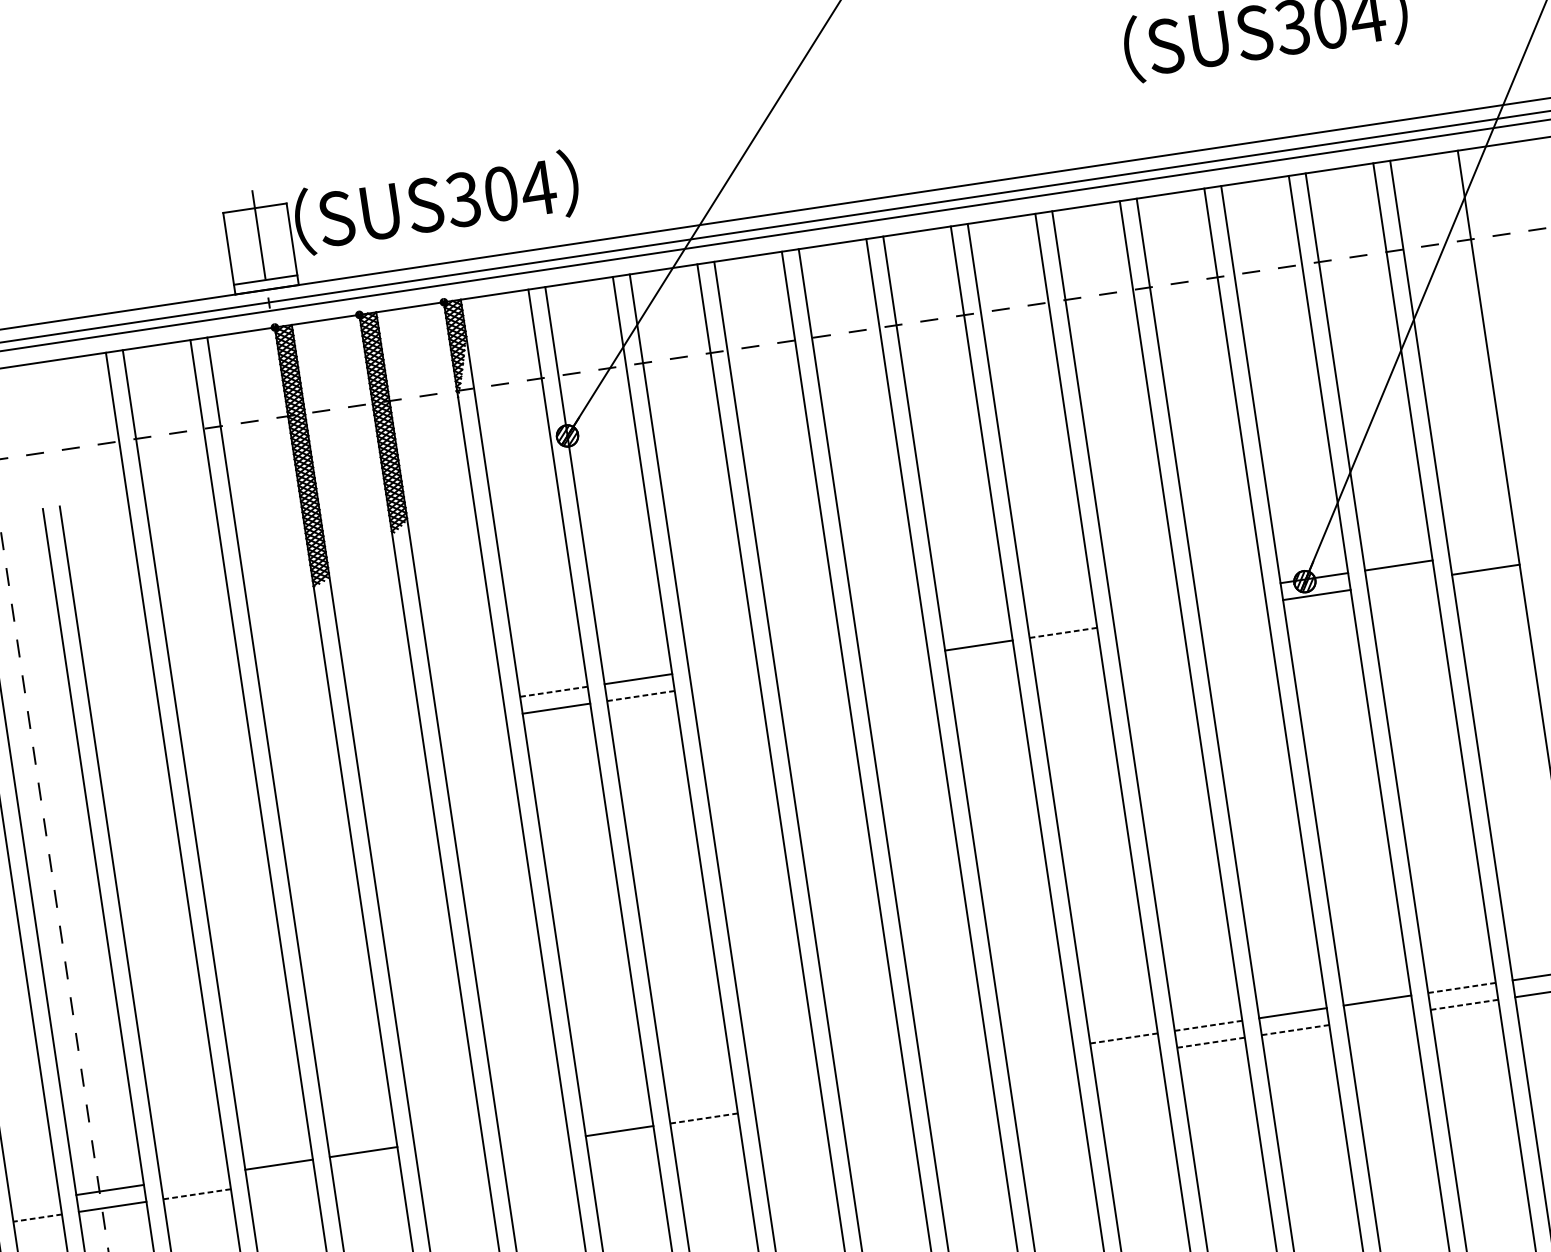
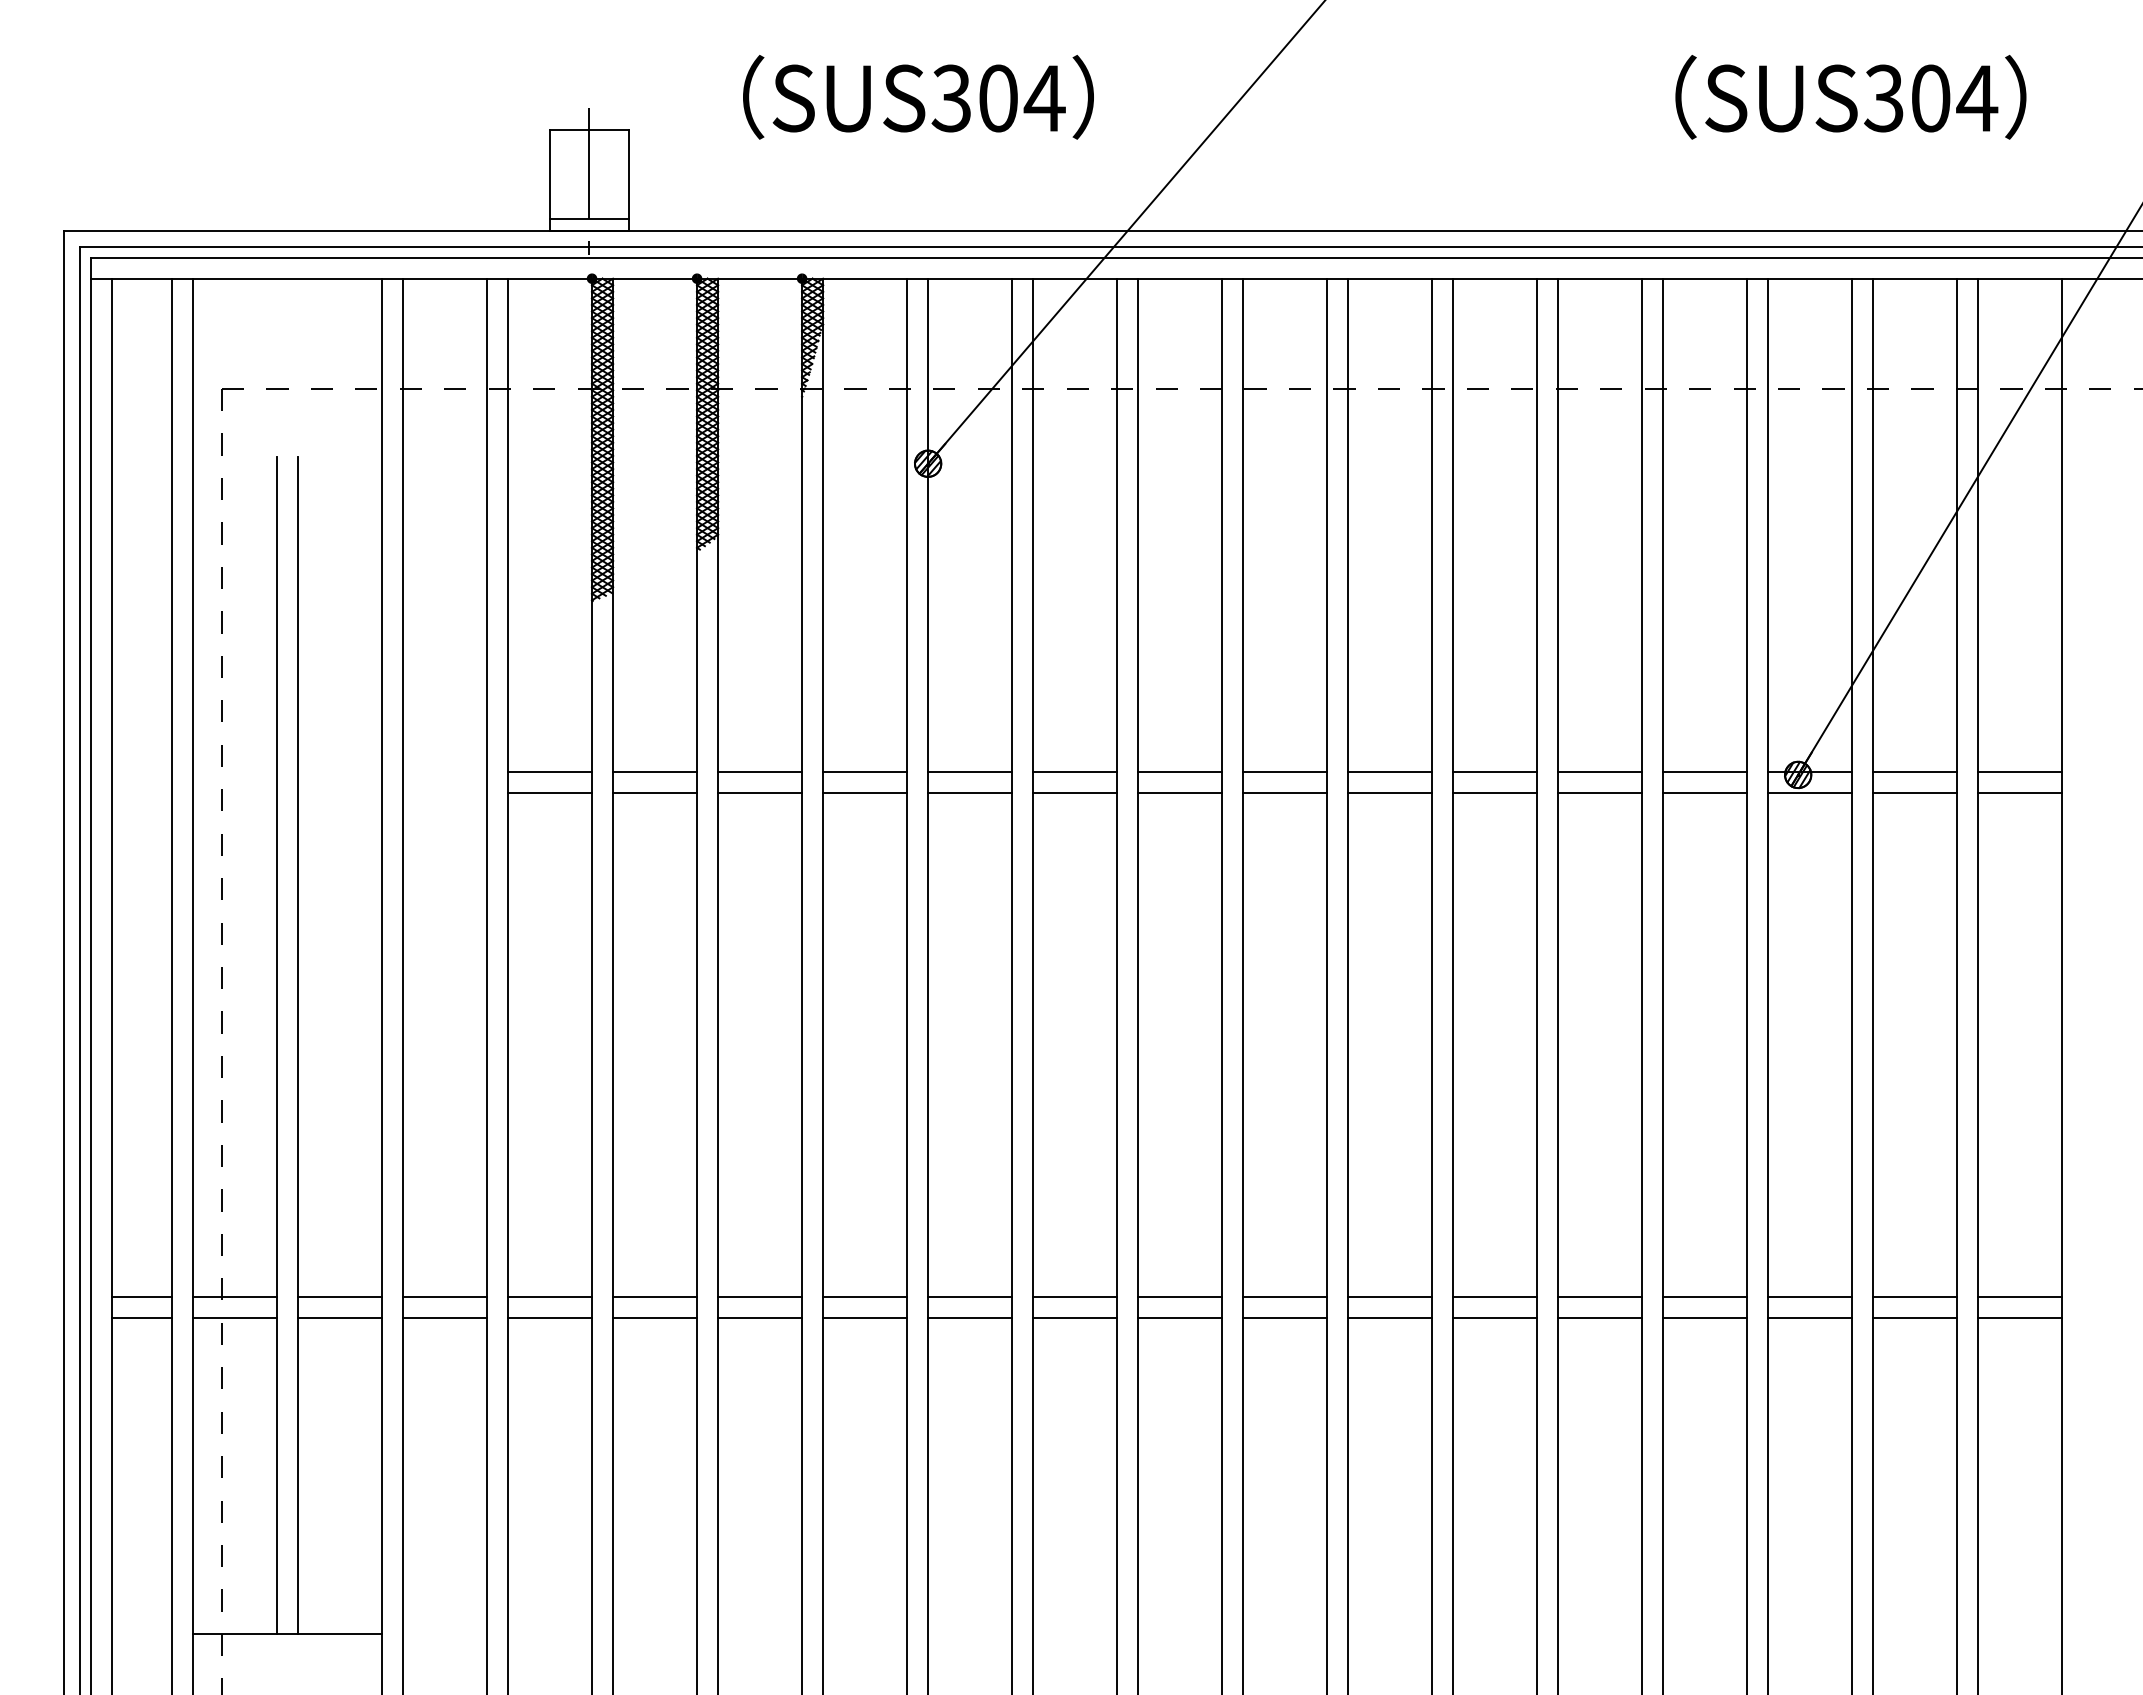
text: (436, 202) -> (918, 97), moved
line: (1483, 552) -> (2020, 772), added
line: (1401, 582) -> (1915, 793), added
line: (1230, 590) -> (1705, 772), added
line: (1145, 603) -> (1600, 772), added
line: (1232, 607) -> (1705, 793), added
line: (1061, 616) -> (1495, 772), added
line: (1148, 620) -> (1600, 793), added
line: (976, 628) -> (1390, 772), added
line: (1062, 633) -> (1494, 793), dashed -> solid
line: (892, 641) -> (1285, 772), added
line: (807, 653) -> (1180, 772), added
line: (894, 658) -> (1285, 793), added
line: (723, 666) -> (1075, 772), added
line: (810, 670) -> (1180, 793), added
line: (725, 683) -> (1075, 793), added
line: (553, 691) -> (864, 772), dashed -> solid
line: (640, 696) -> (969, 793), dashed -> solid
line: (469, 704) -> (760, 772), added
line: (385, 717) -> (655, 772), added
line: (472, 721) -> (760, 793), added
line: (300, 729) -> (550, 772), added
line: (387, 733) -> (655, 793), added
line: (303, 746) -> (550, 793), added
line: (1461, 988) -> (1914, 1297), dashed -> solid
line: (1463, 1004) -> (1914, 1318), dashed -> solid
line: (1380, 1017) -> (1810, 1318), added
line: (1207, 1025) -> (1599, 1297), dashed -> solid
line: (1294, 1030) -> (1704, 1318), dashed -> solid
line: (1123, 1038) -> (1494, 1297), dashed -> solid
line: (1210, 1042) -> (1599, 1318), dashed -> solid
line: (1039, 1051) -> (1390, 1297), added
line: (1126, 1055) -> (1495, 1318), added
line: (955, 1063) -> (1285, 1297), added
line: (1042, 1067) -> (1390, 1318), added
line: (870, 1076) -> (1180, 1297), added
line: (957, 1080) -> (1285, 1318), added
line: (786, 1088) -> (1075, 1297), added
line: (873, 1093) -> (1180, 1318), added
line: (701, 1101) -> (970, 1297), added
line: (788, 1105) -> (1075, 1318), added
line: (617, 1114) -> (865, 1297), added
line: (703, 1118) -> (969, 1318), dashed -> solid
line: (532, 1126) -> (760, 1297), added
line: (448, 1139) -> (655, 1297), added
line: (535, 1143) -> (760, 1318), added
line: (450, 1156) -> (655, 1318), added
line: (366, 1168) -> (550, 1318), added
line: (194, 1177) -> (339, 1297), added
line: (281, 1181) -> (444, 1318), added
line: (196, 1194) -> (339, 1318), dashed -> solid
line: (34, 1201) -> (141, 1297), added
line: (37, 1218) -> (141, 1318), dashed -> solid

